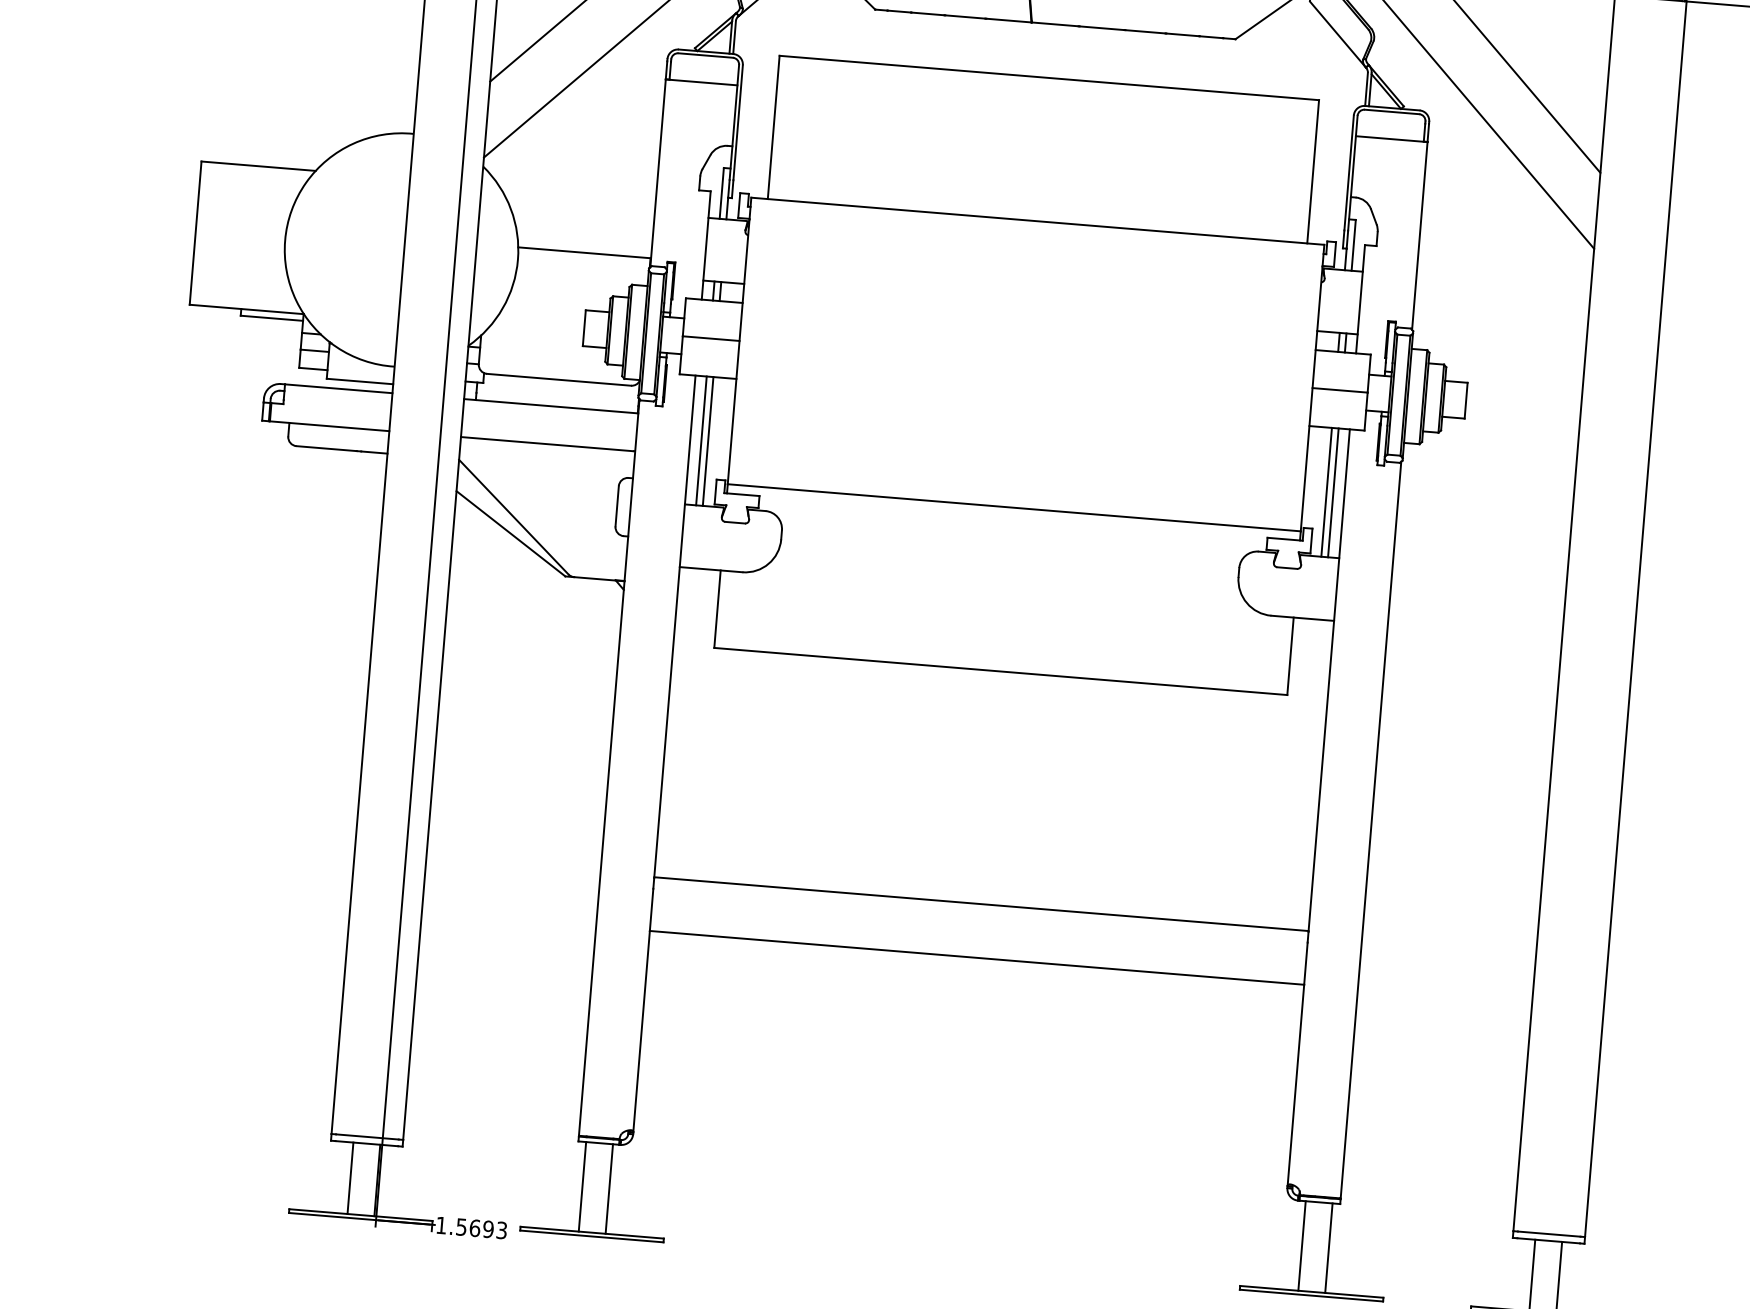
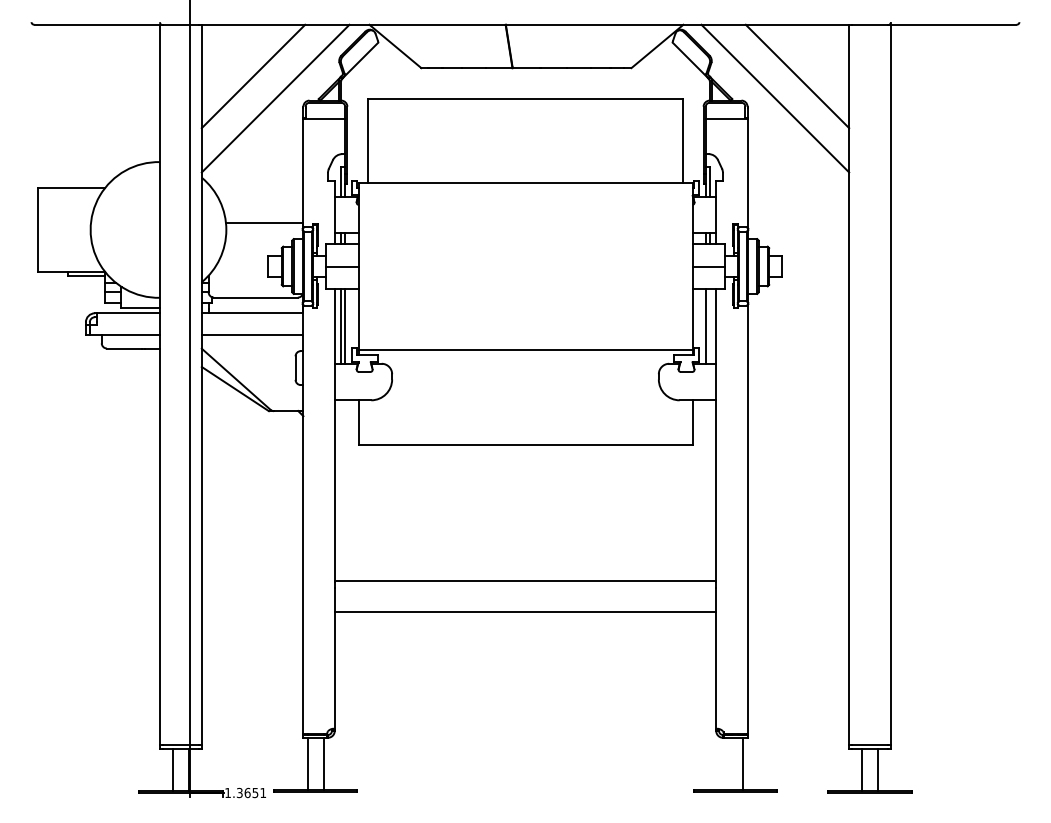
line: (1333, 491) -> (709, 325), removed
text: (481, 1227) -> (251, 792), 1.5693 -> 1.3651
line: (1302, 1245) -> (727, 763), removed

